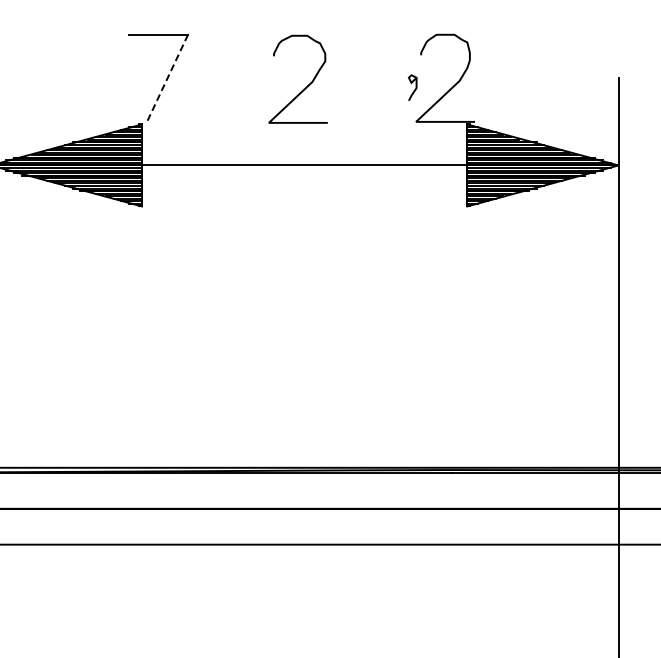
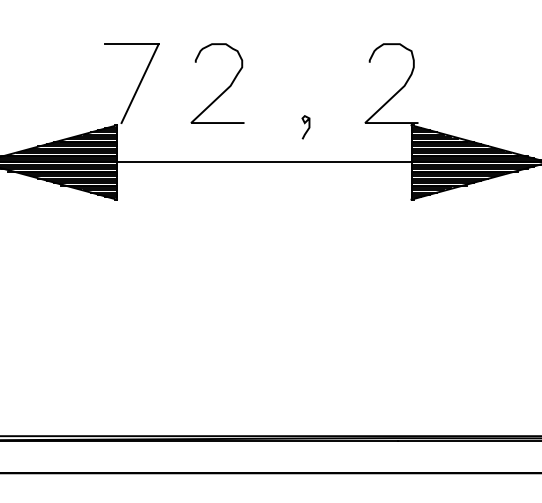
line: (167, 78) -> (140, 83), dashed -> solid
curve: (306, 86) -> (225, 90), moved
curve: (414, 89) -> (307, 129), moved

